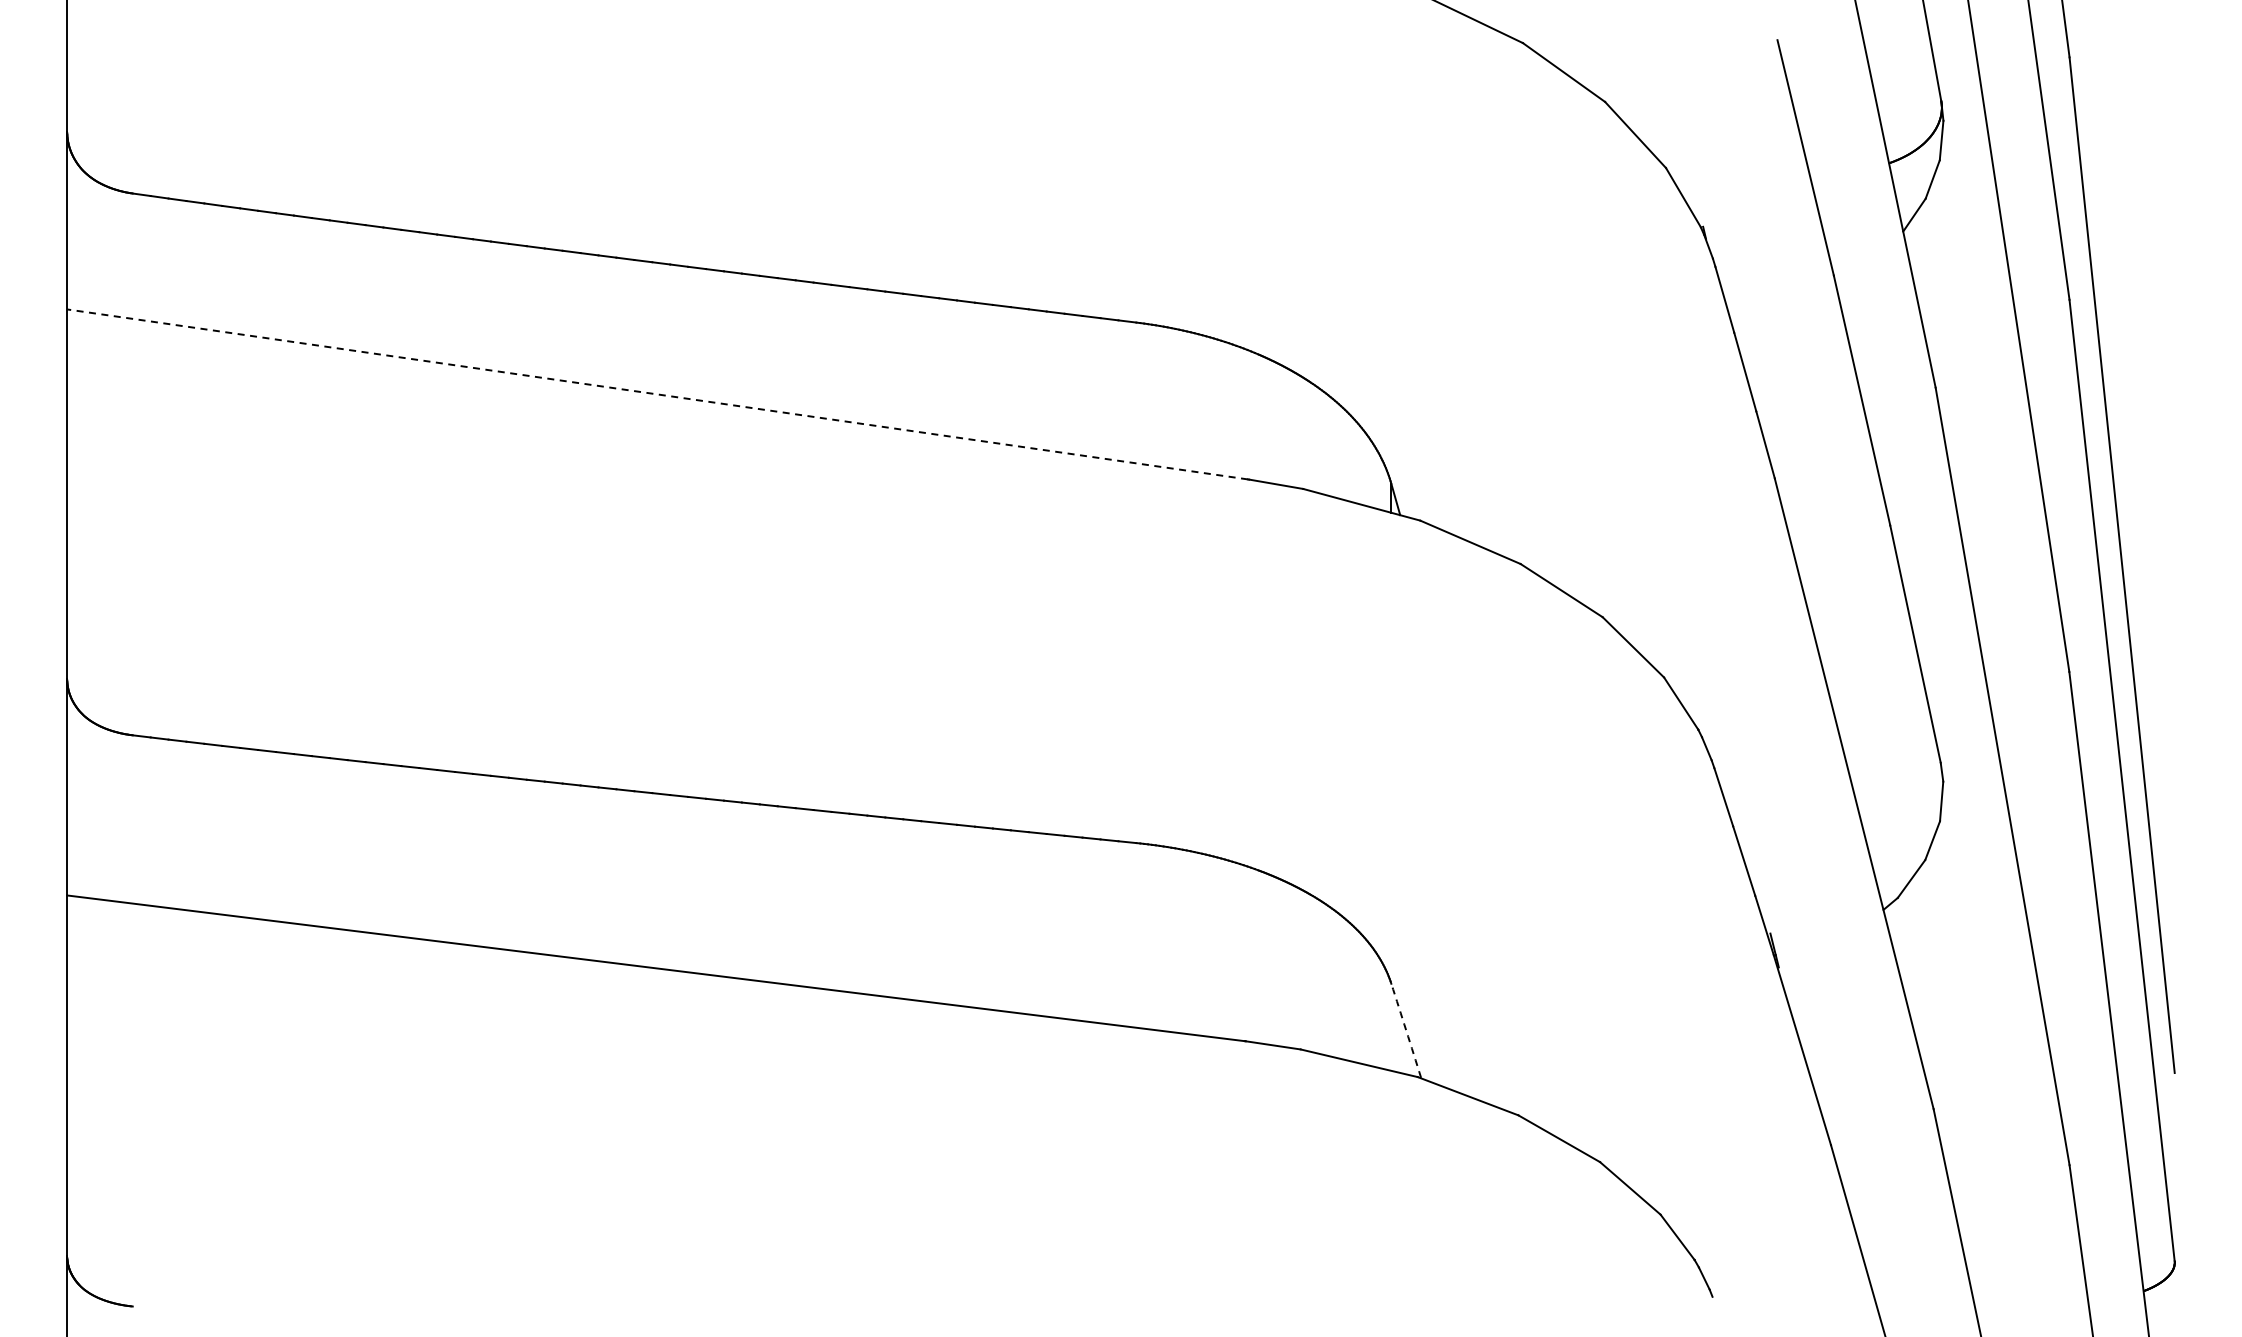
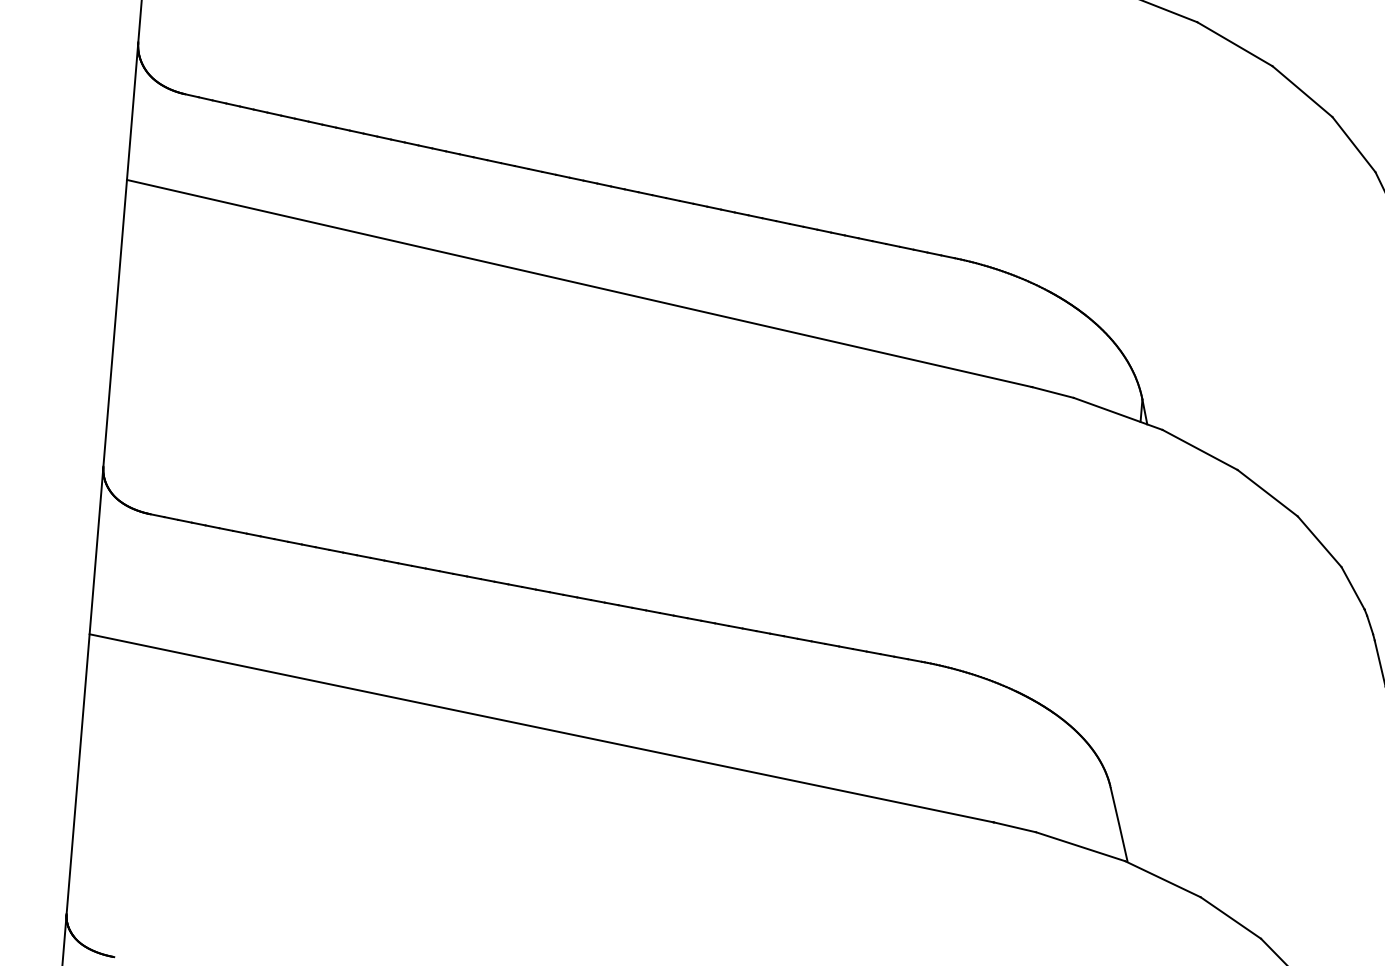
line: (657, 394) -> (579, 283), dashed -> solid
arc: (1406, 1030) -> (1119, 824), dashed -> solid

